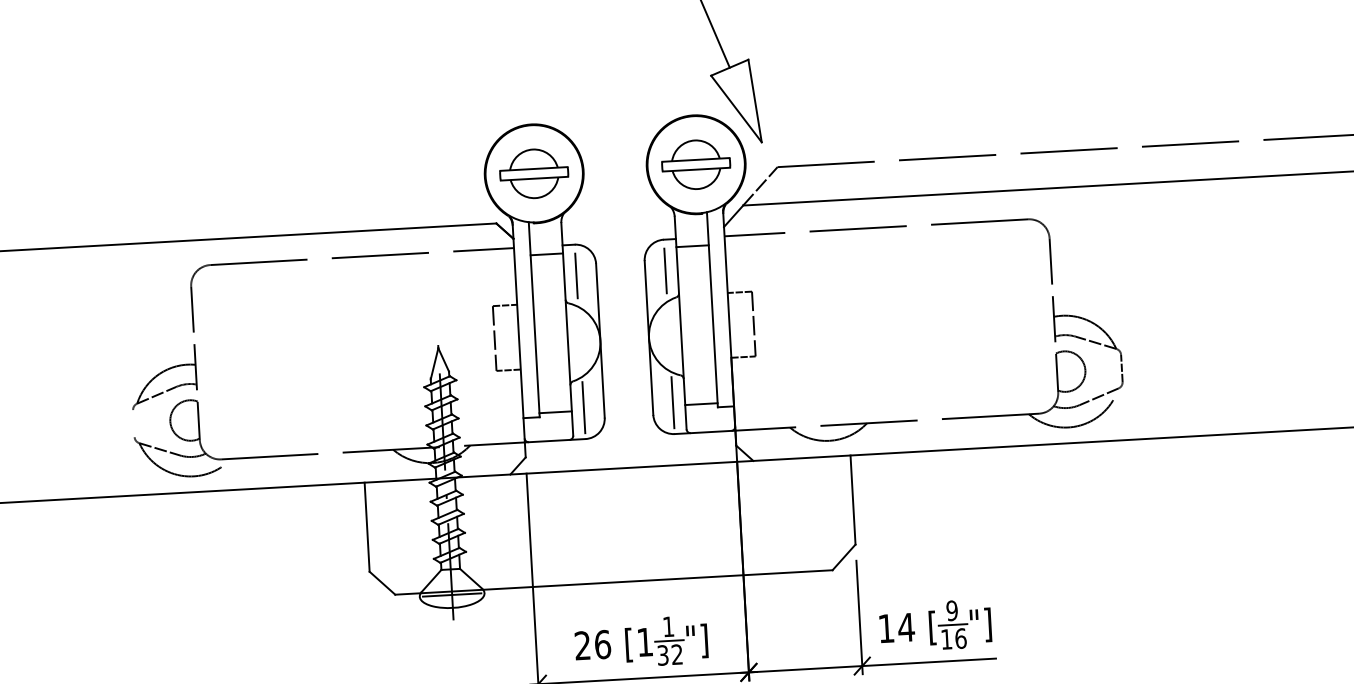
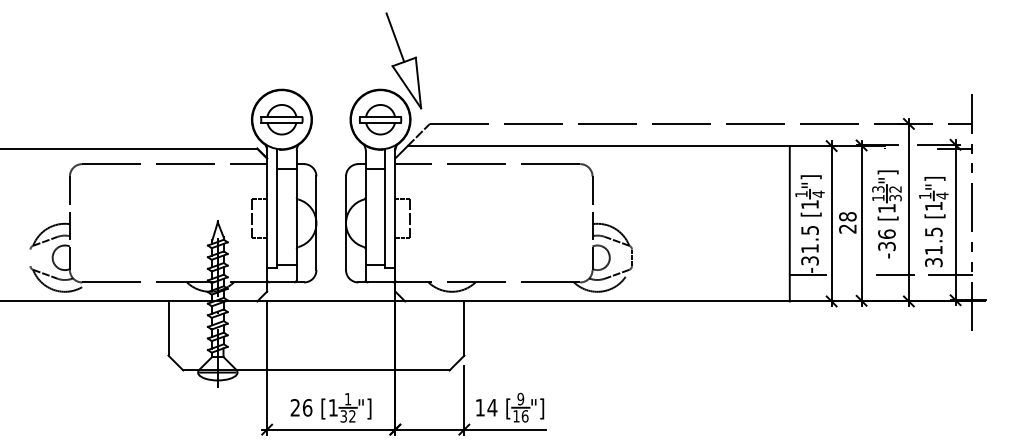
line: (665, 269) -> (358, 182), removed
line: (577, 274) -> (304, 182), removed
line: (673, 401) -> (358, 262), removed
line: (584, 406) -> (304, 262), removed

